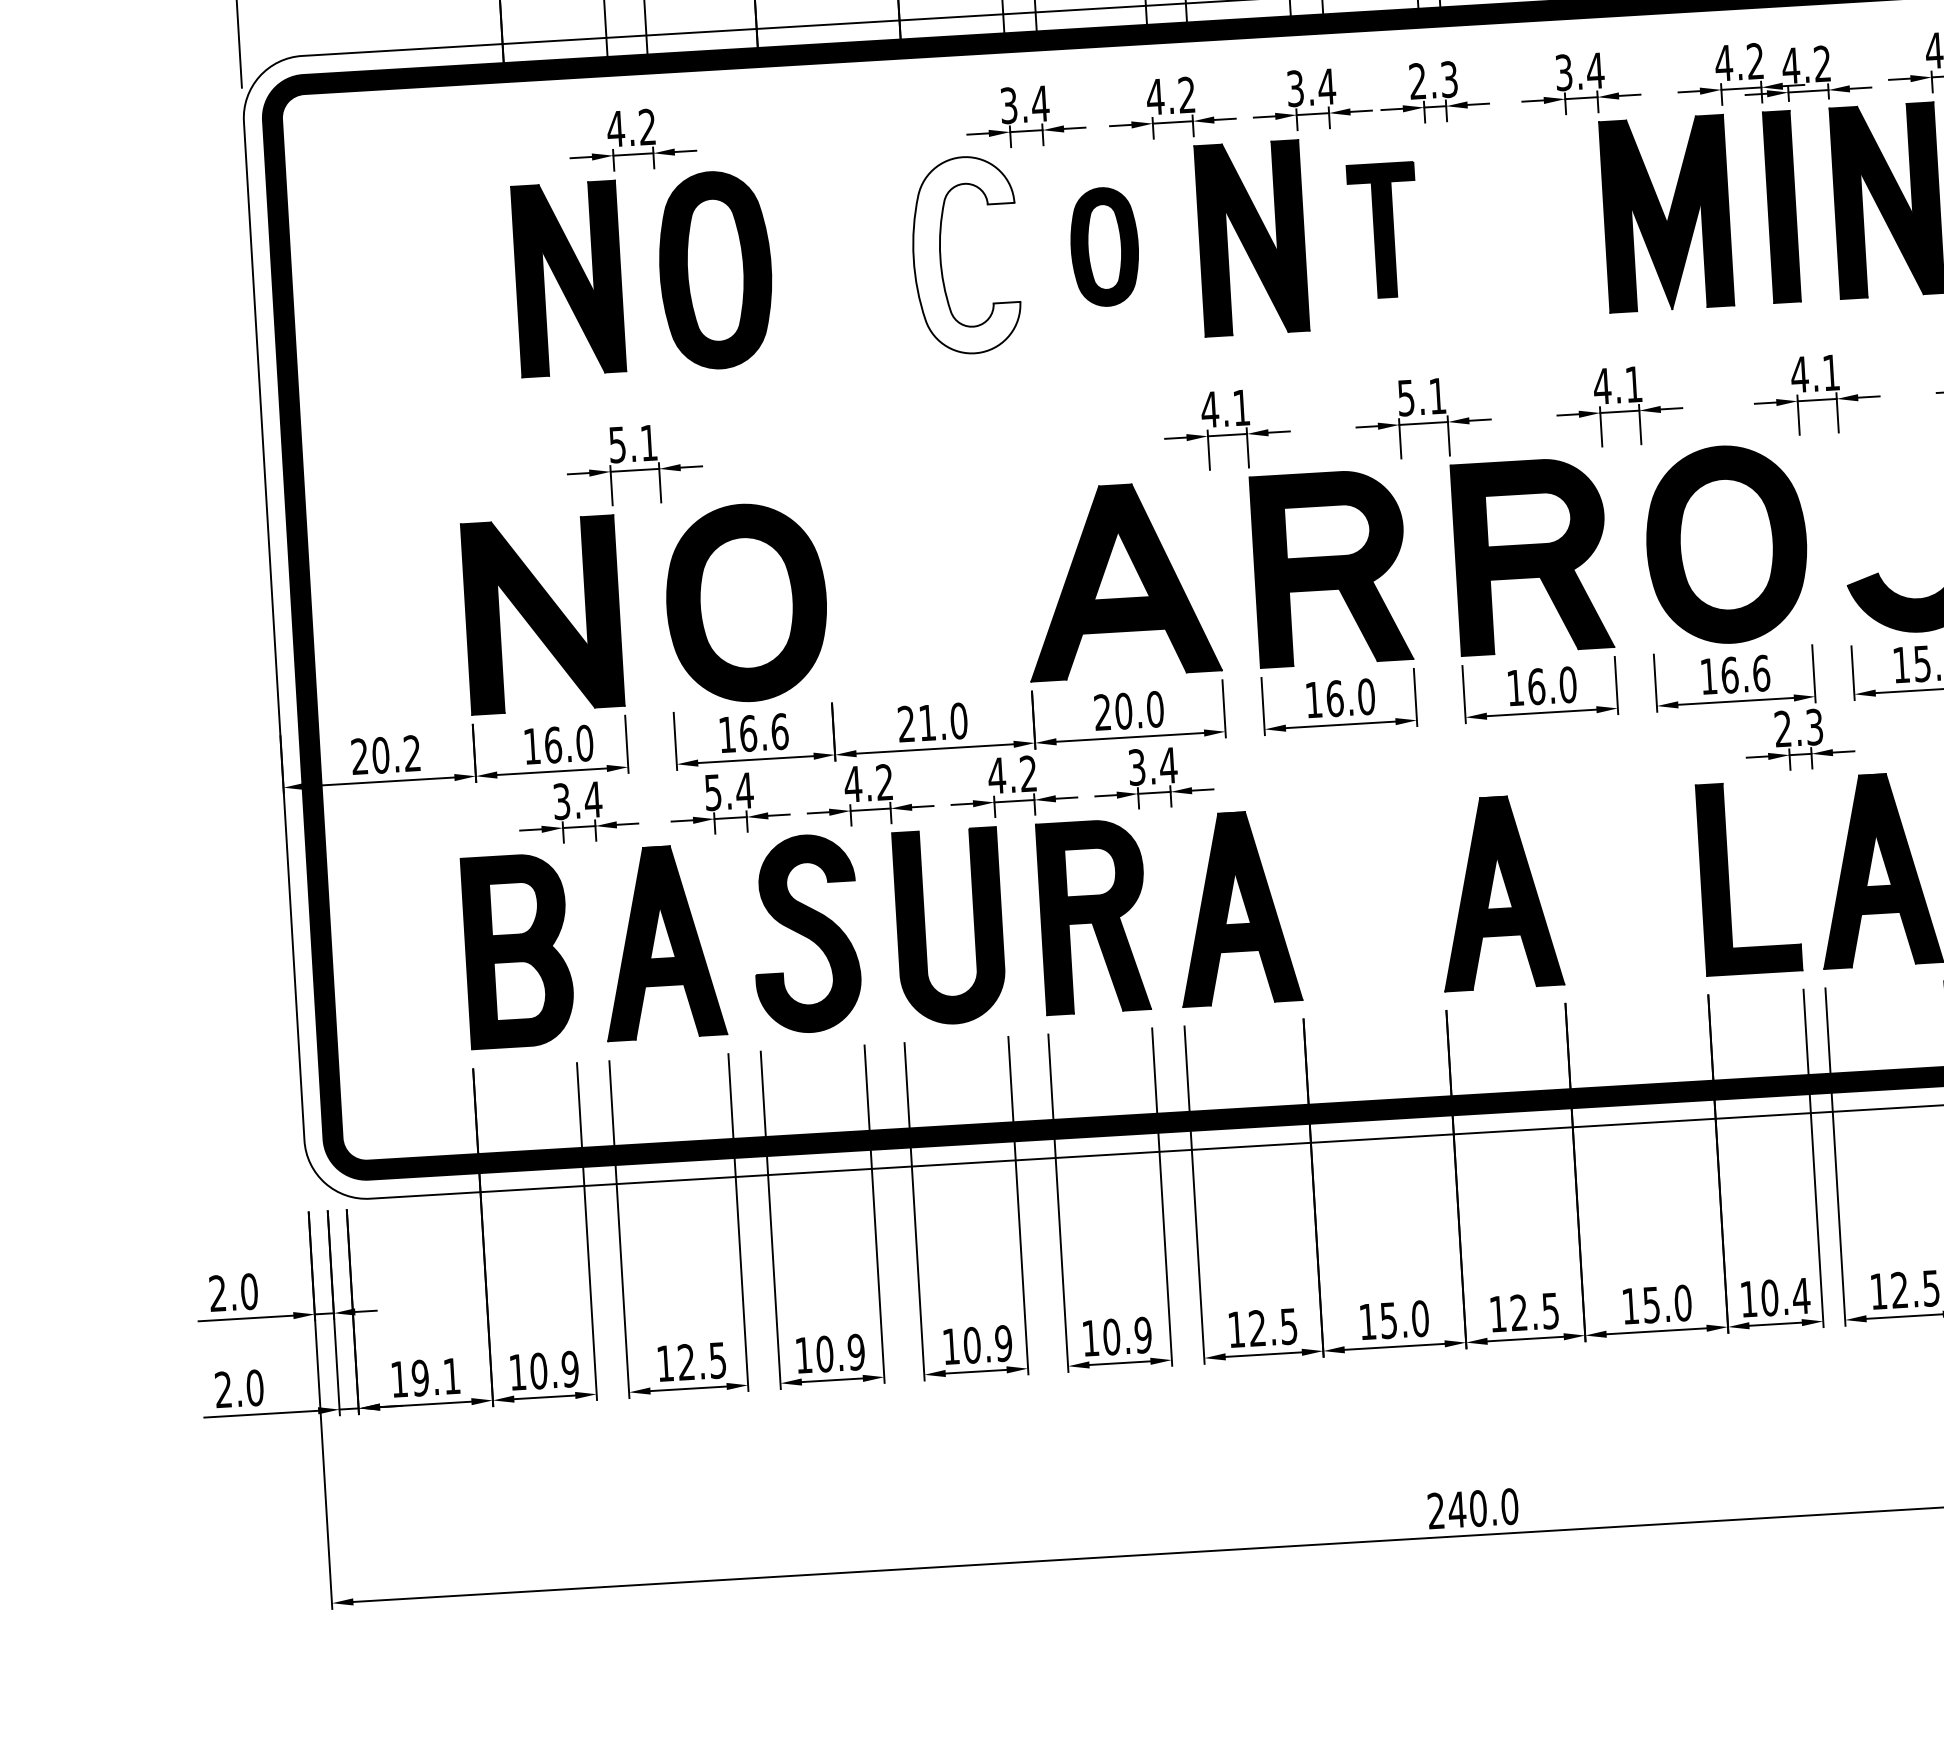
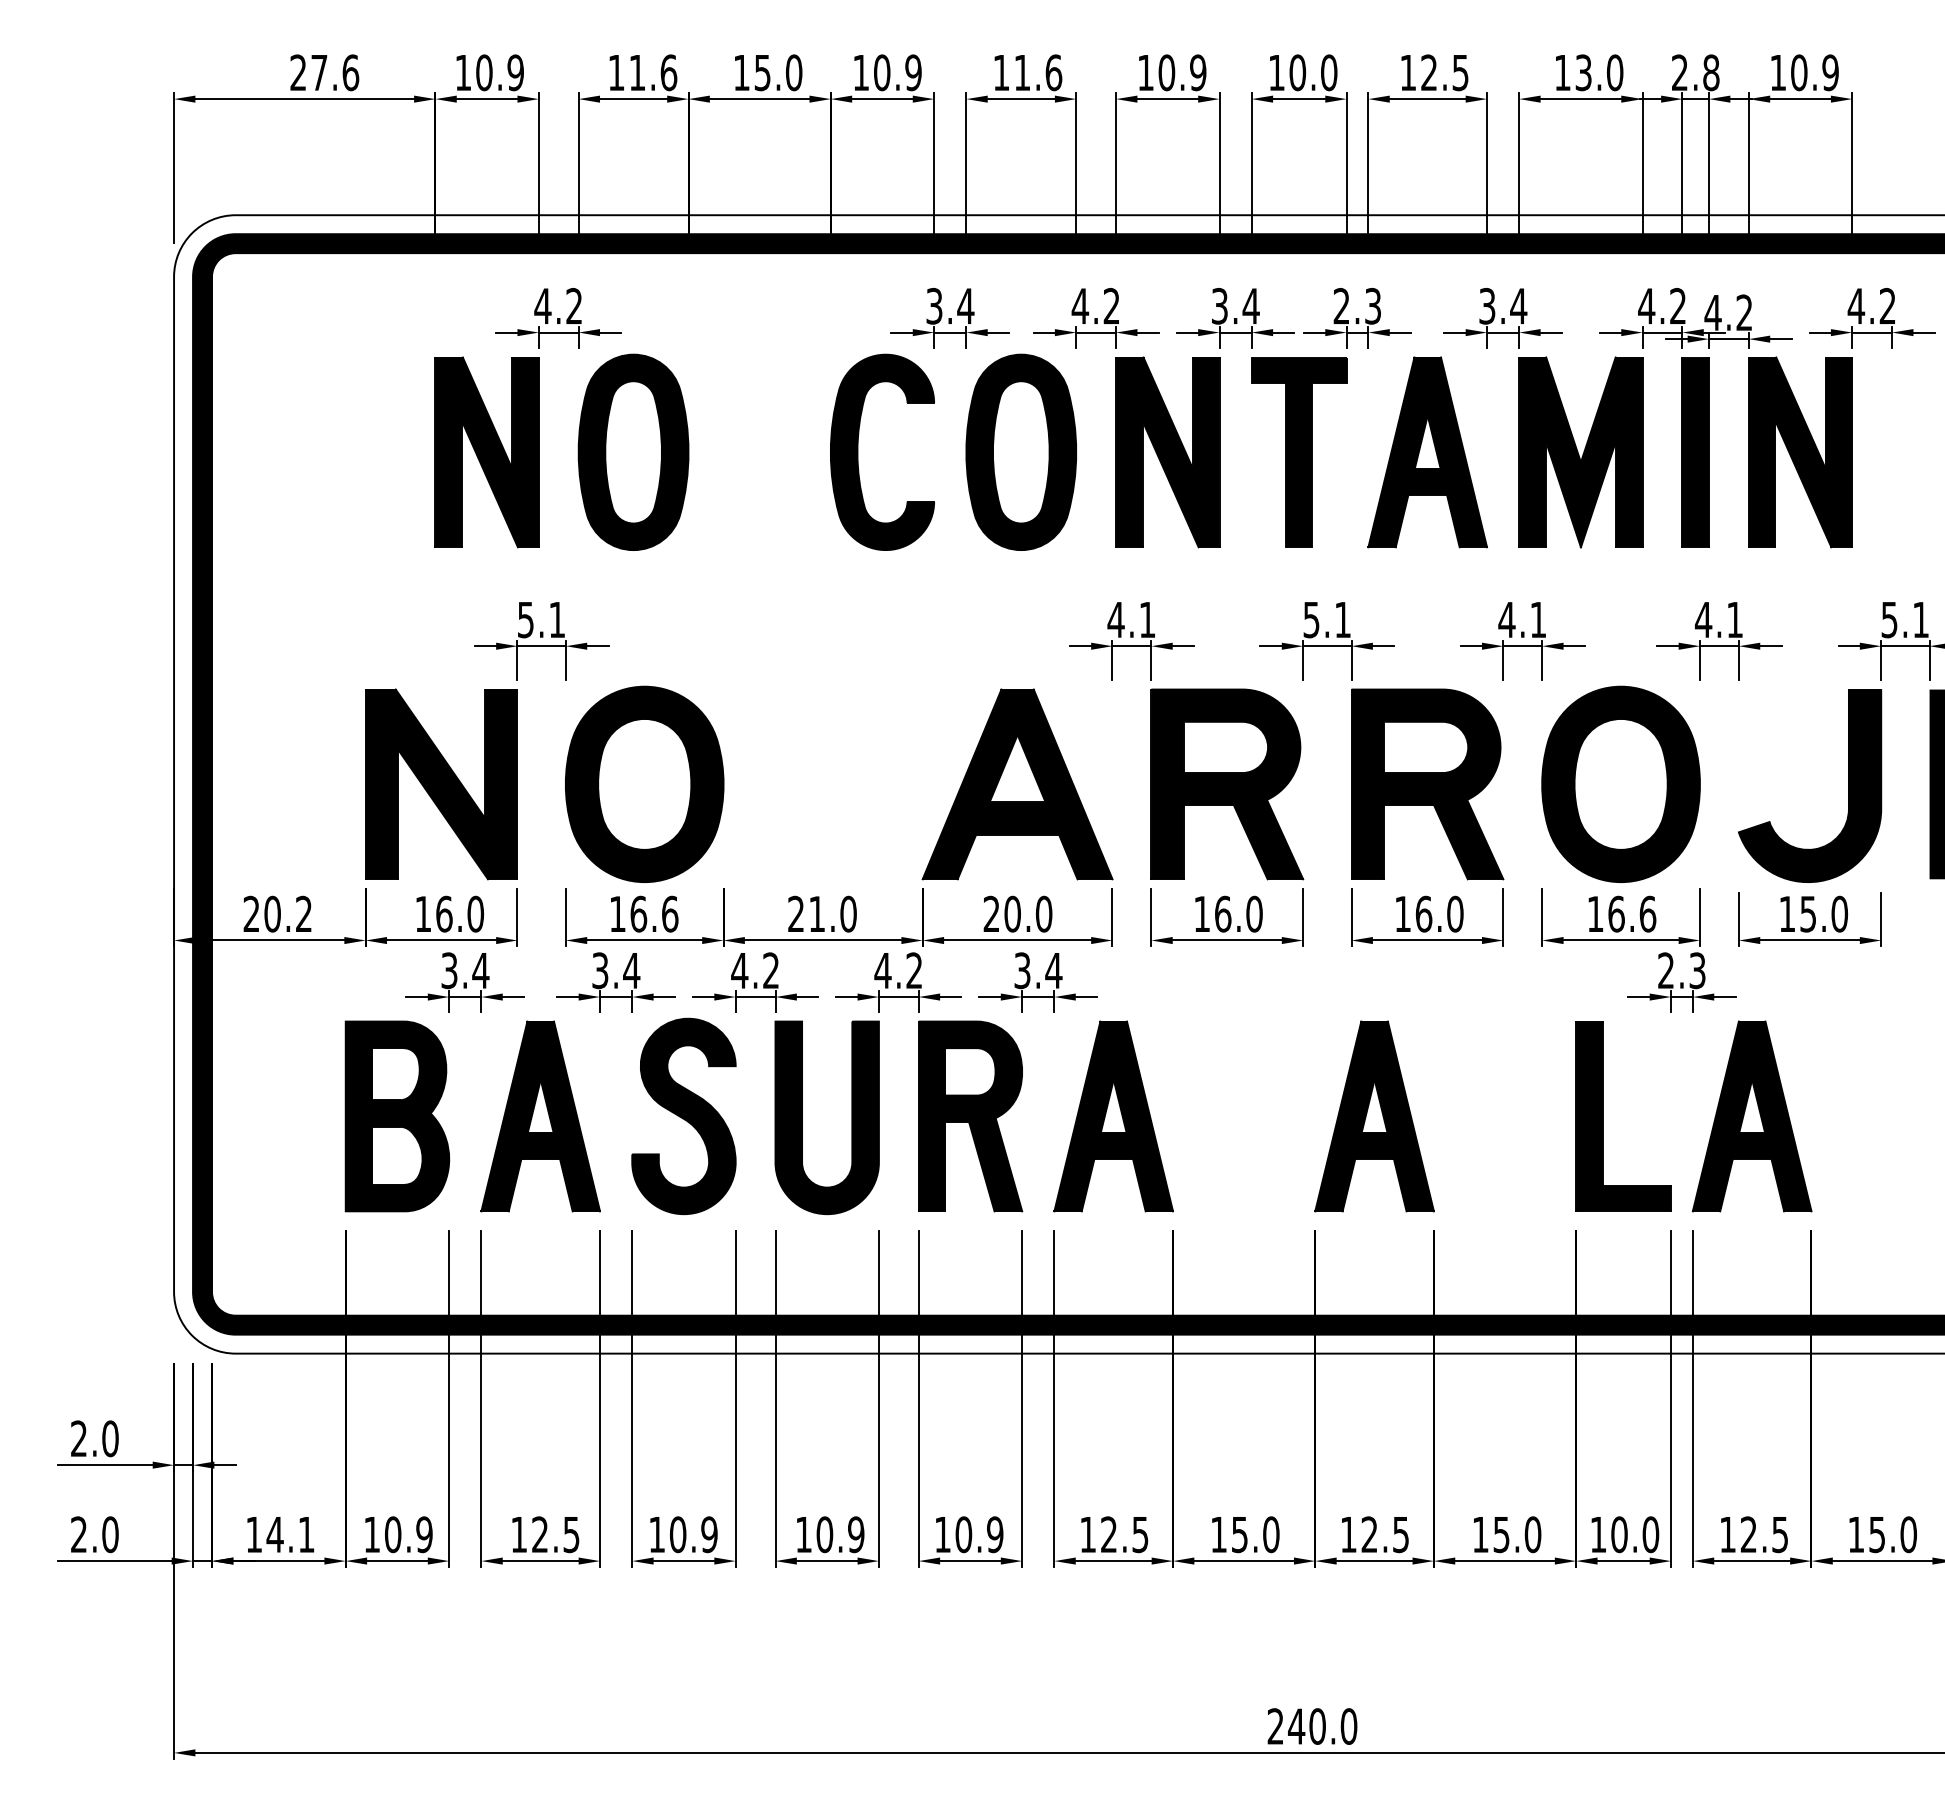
part: (1512, 223) -> (1427, 452), added
part: (1384, 230) -> (1299, 452), size x1.43
part: (1104, 246) -> (1020, 451), size x1.67
fill: (965, 255) -> (882, 452), added
text: (713, 792) -> (600, 970), 5.4 -> 3.4
text: (1801, 1295) -> (1650, 1534), 10.4 -> 10.0
text: (419, 1377) -> (274, 1534), 19.1 -> 14.1

